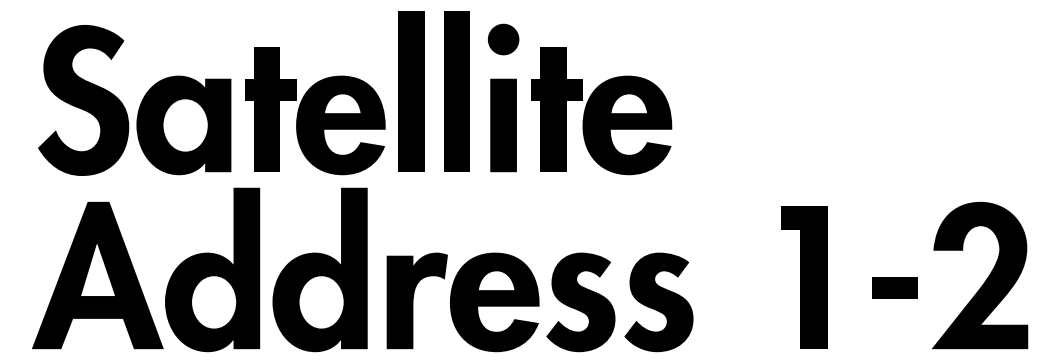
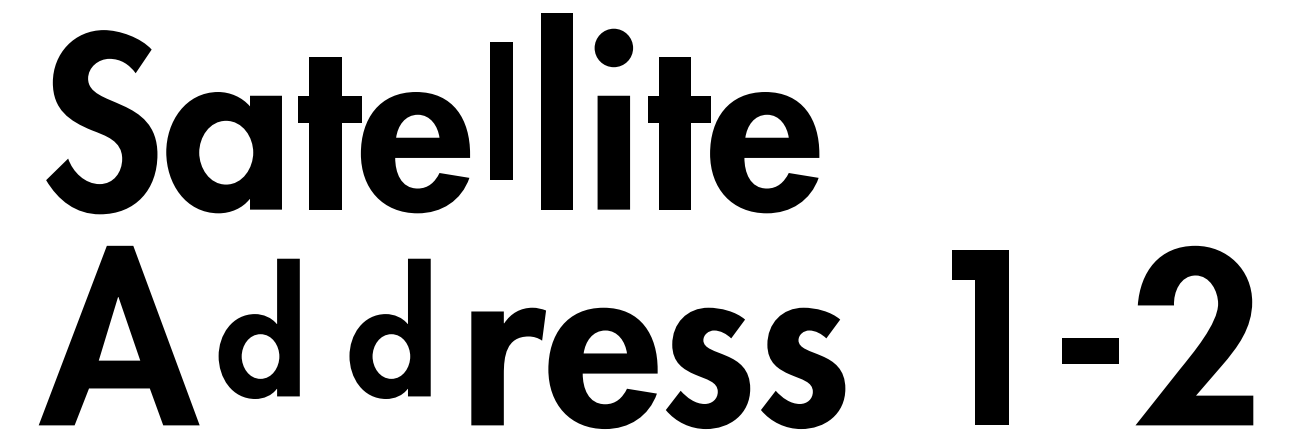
part: (411, 91) -> (501, 111), size x0.7
part: (212, 269) -> (258, 328), size x0.7
part: (319, 269) -> (389, 328), size x0.7

